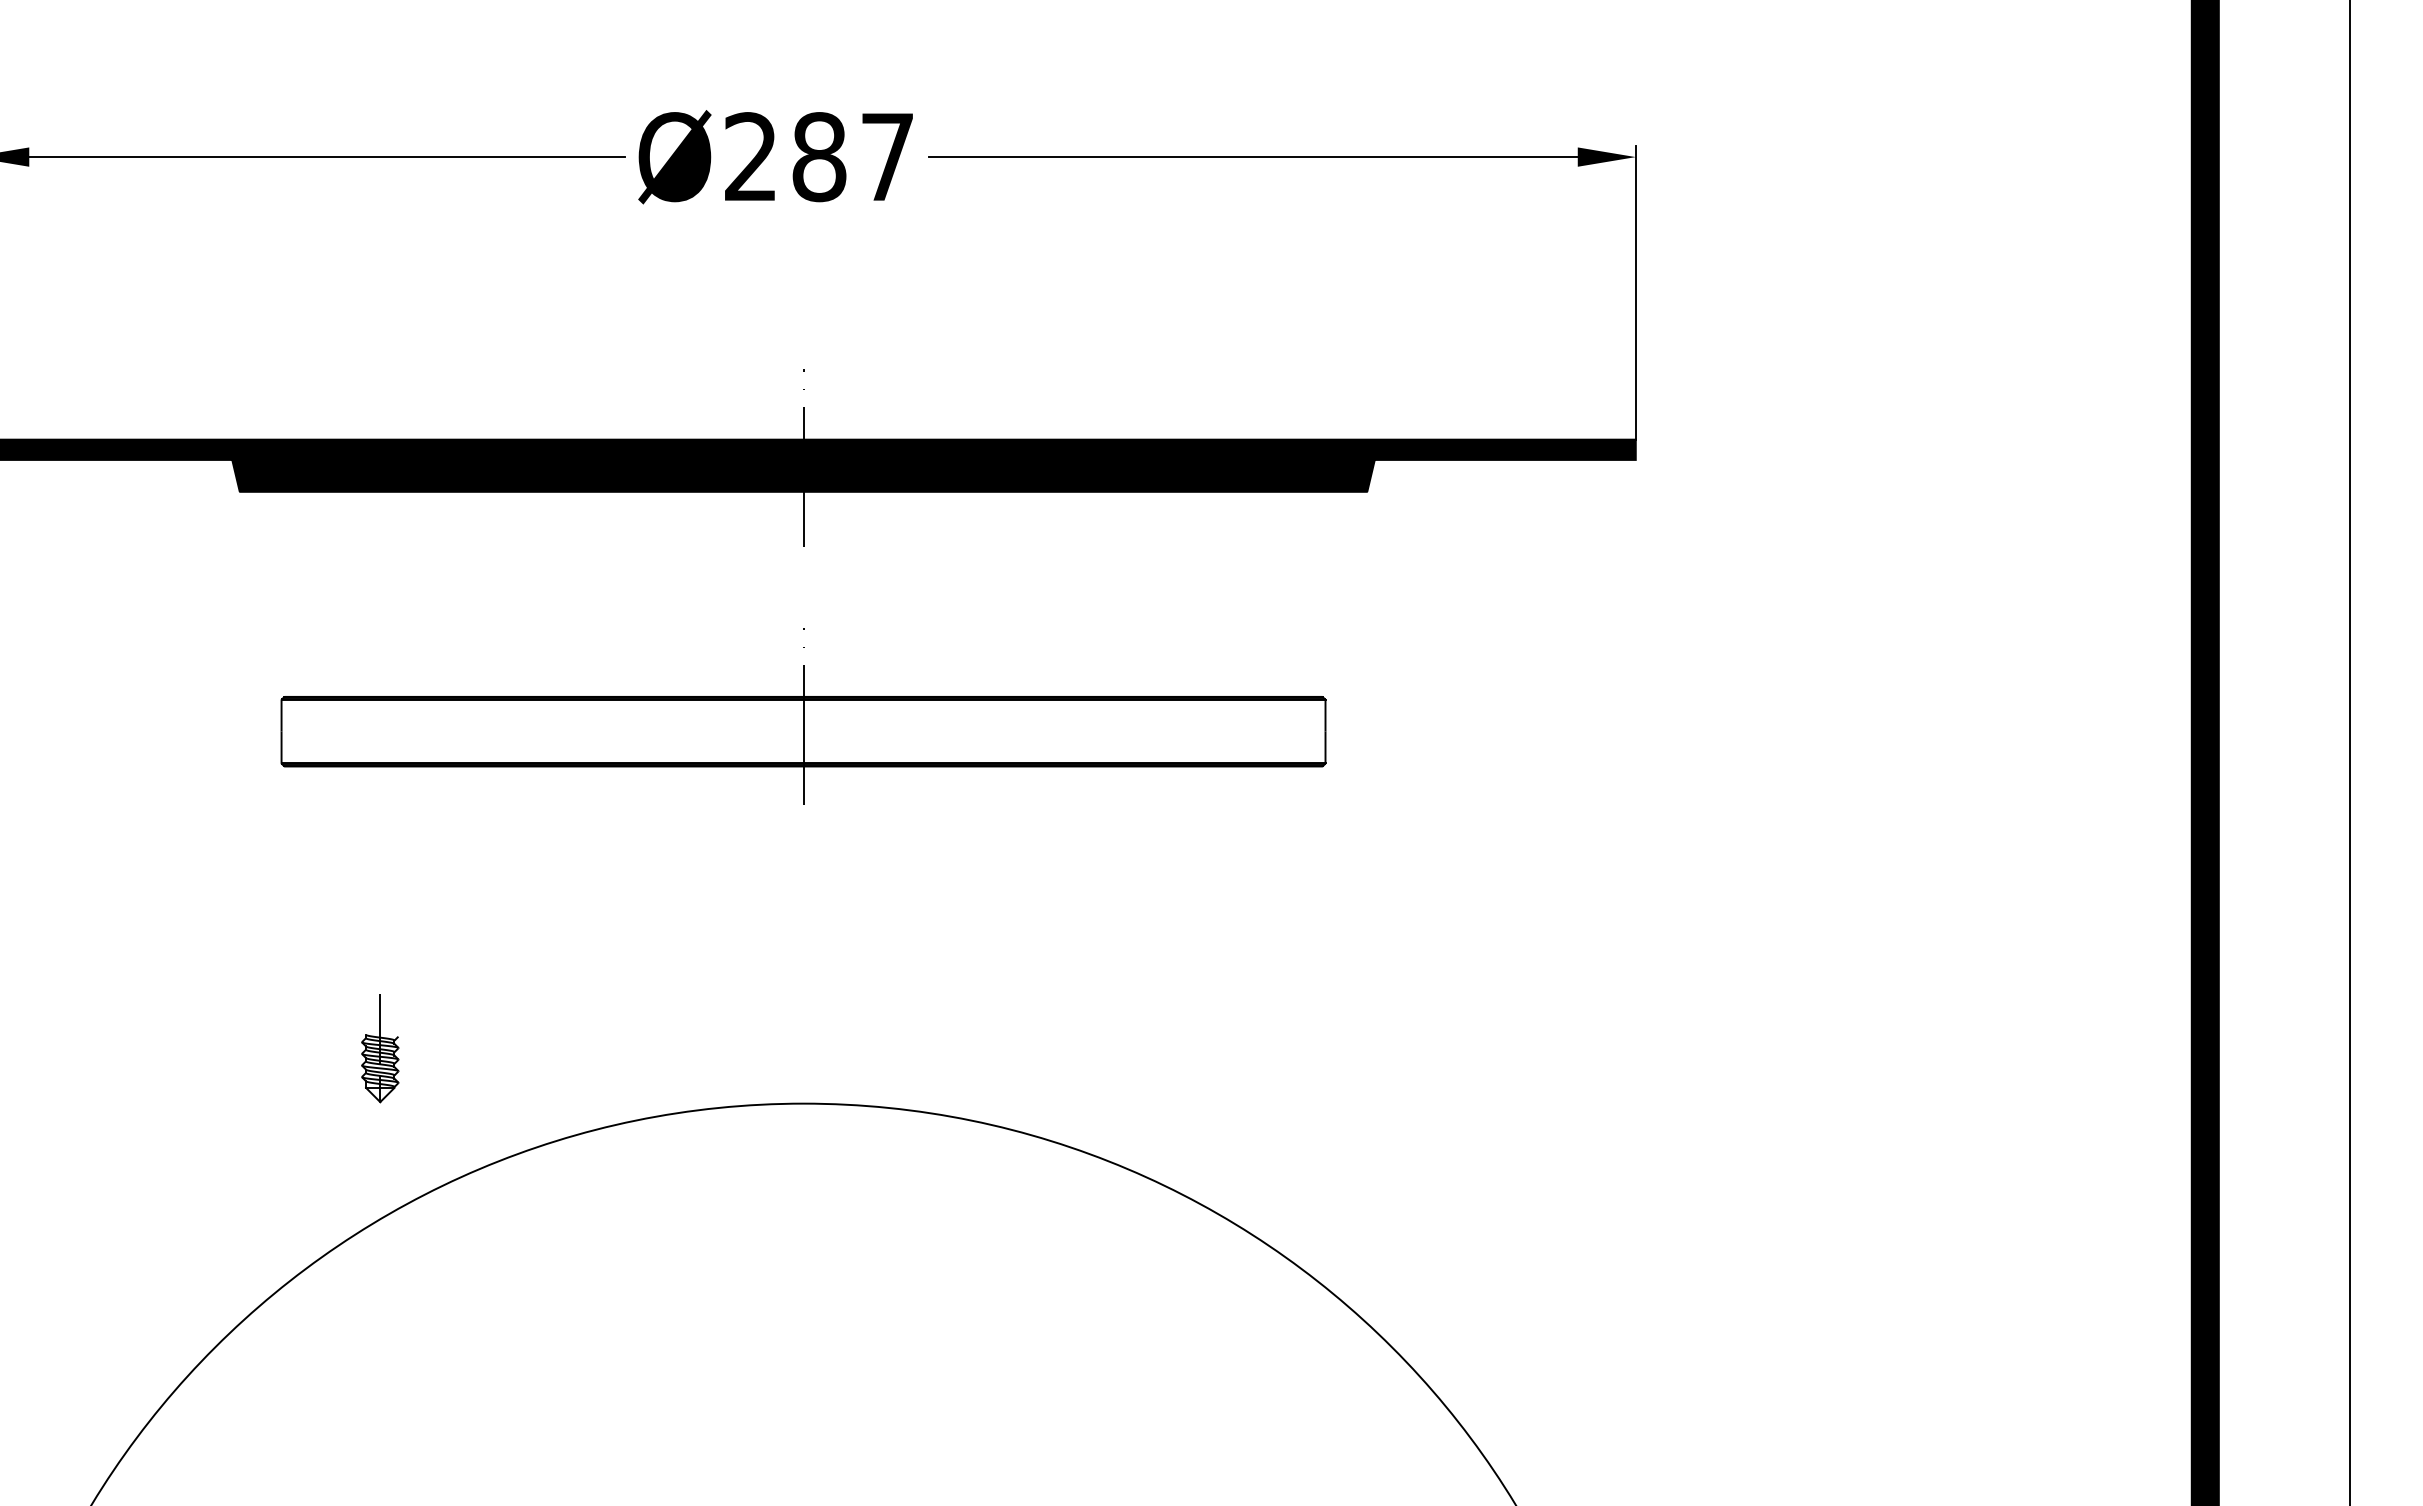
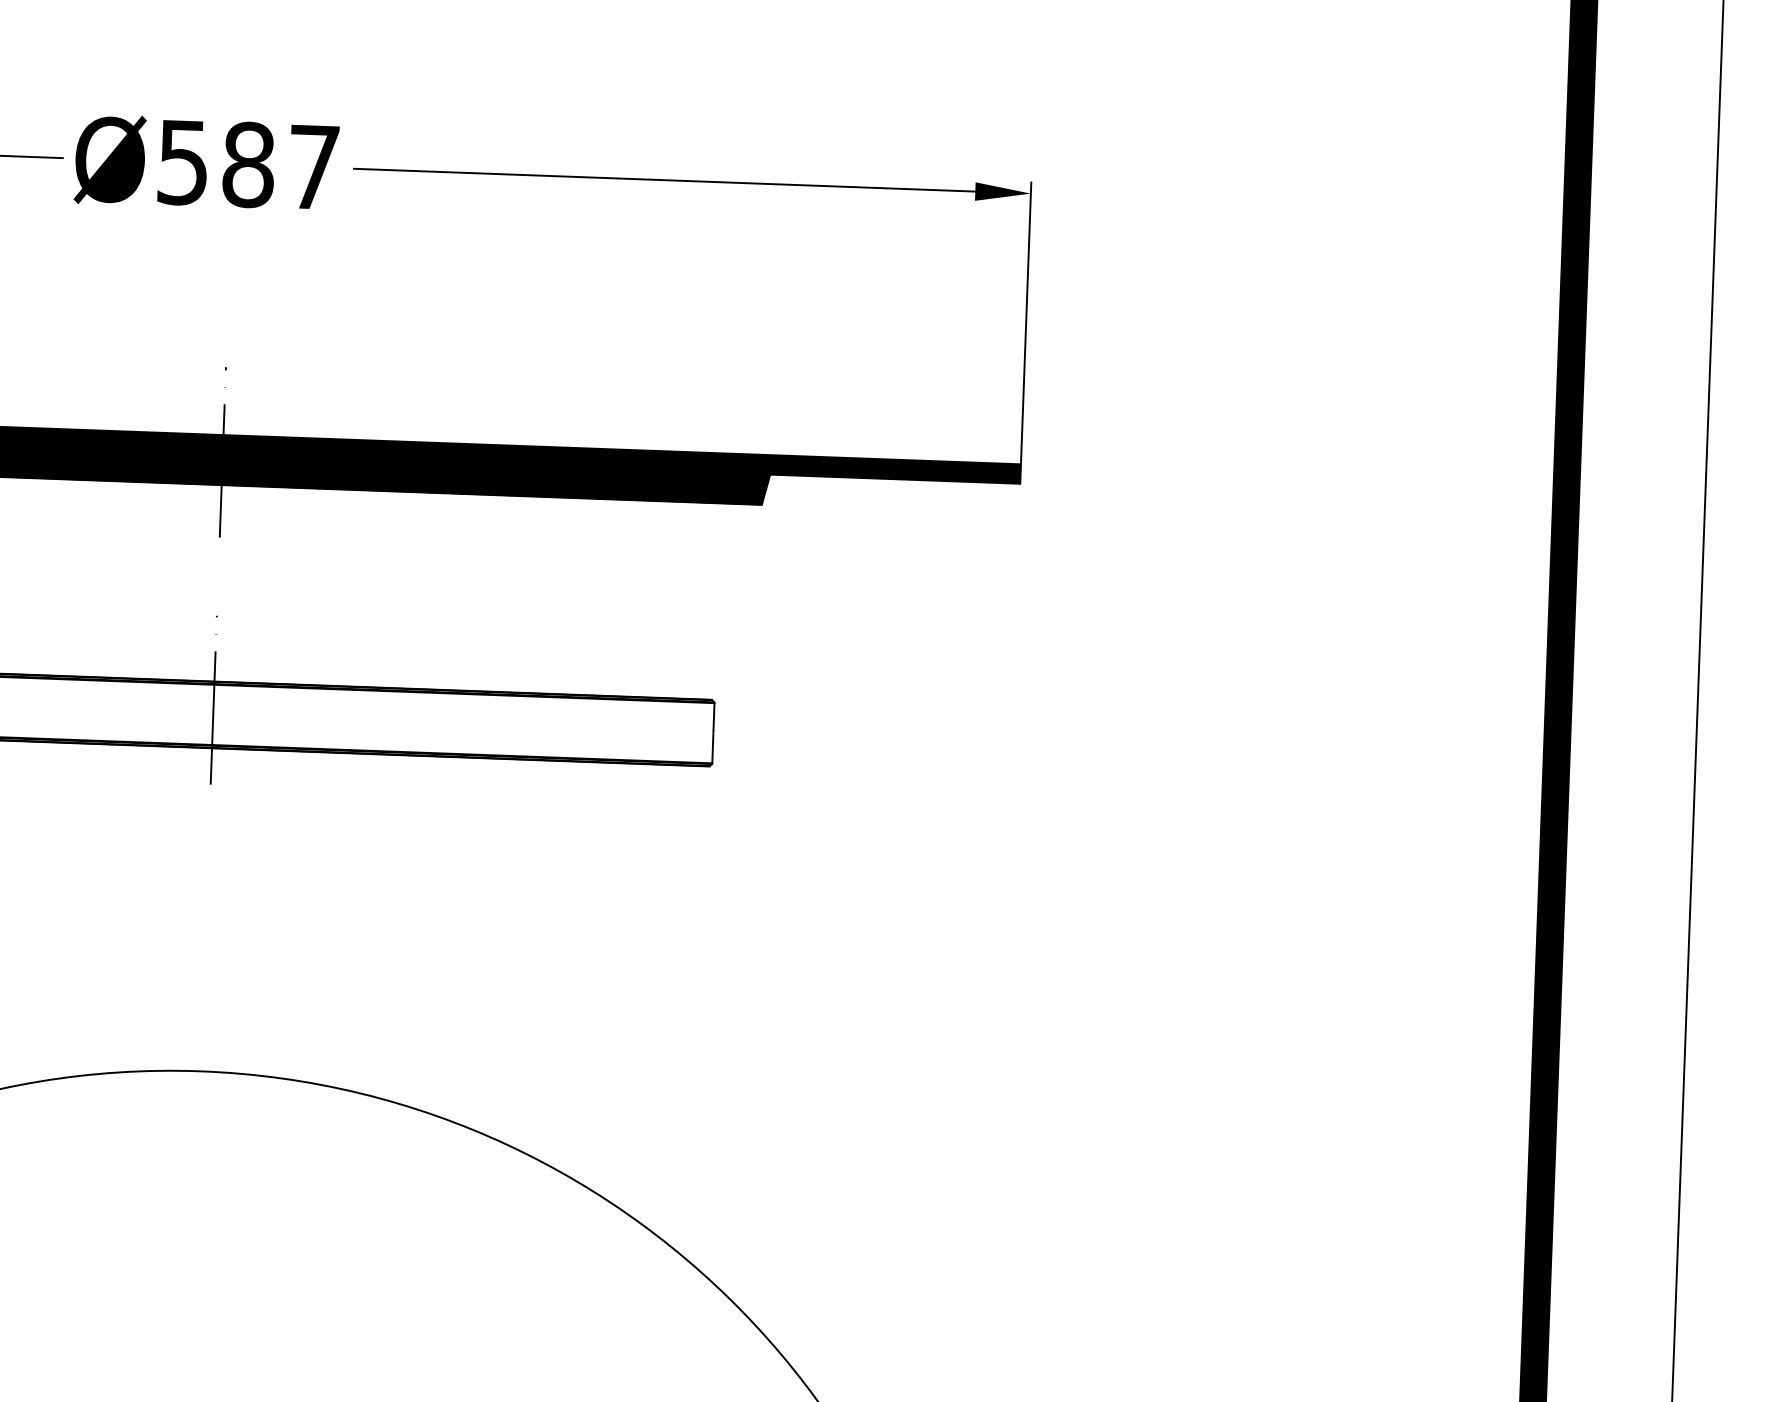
text: (750, 157) -> (182, 162), Ø287 -> Ø587

